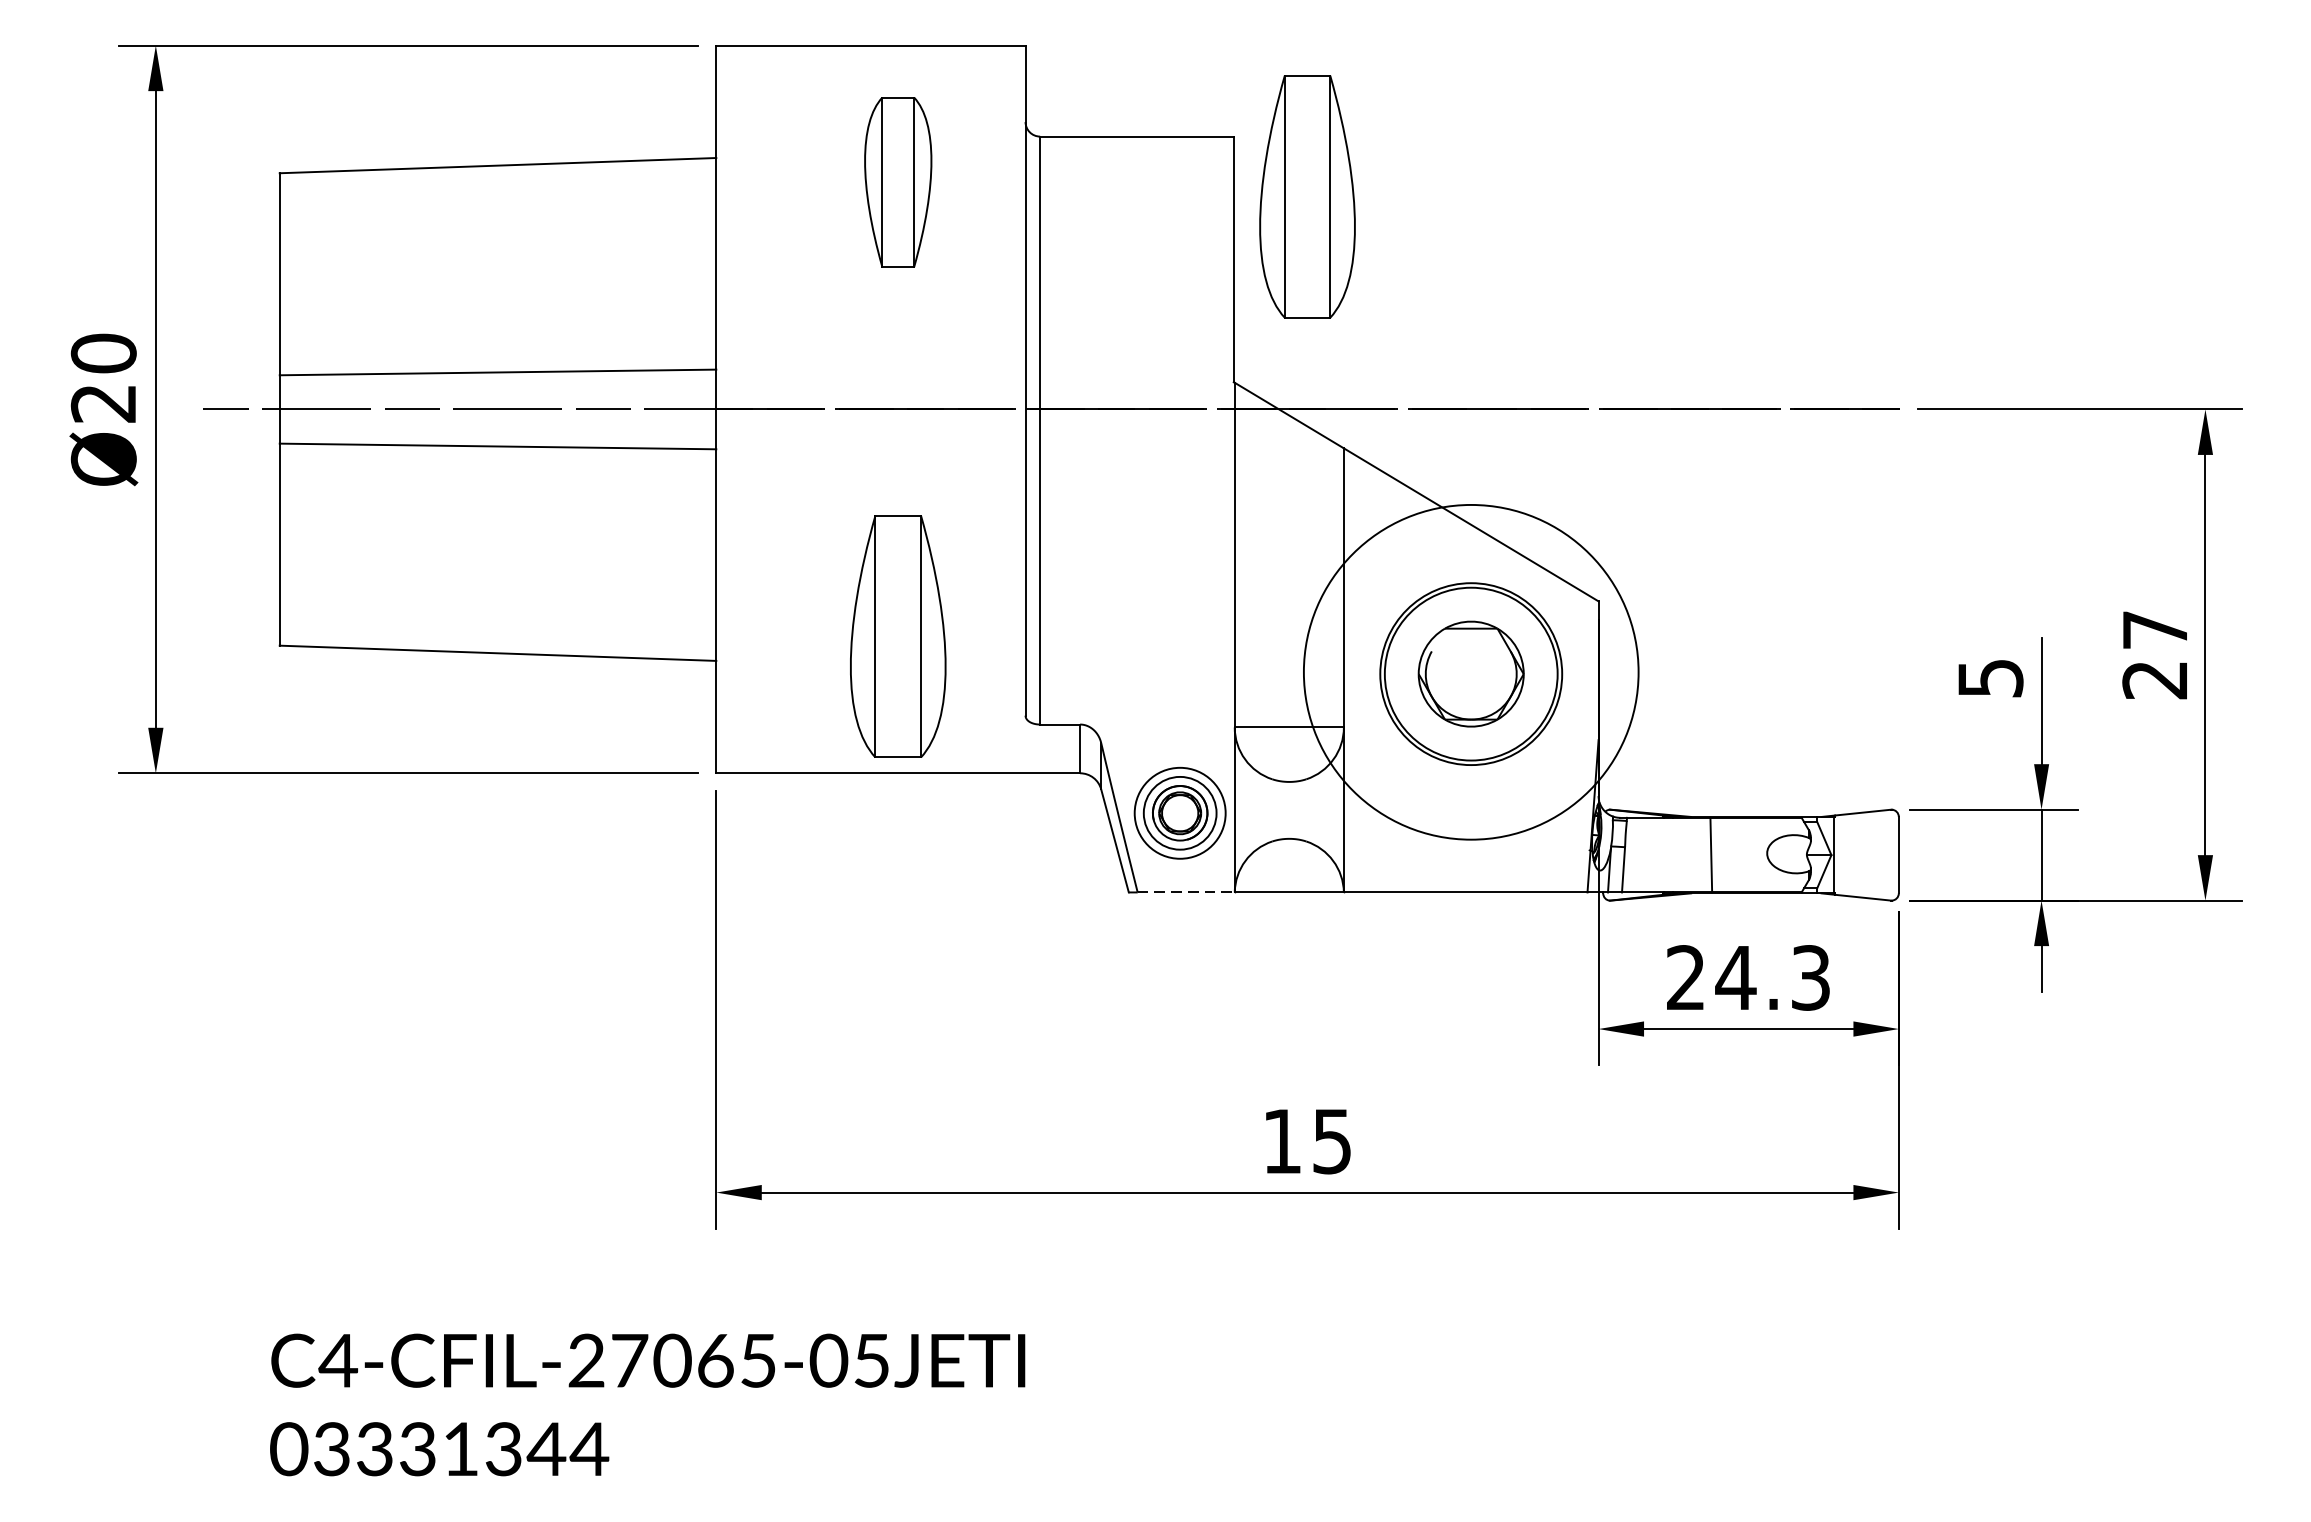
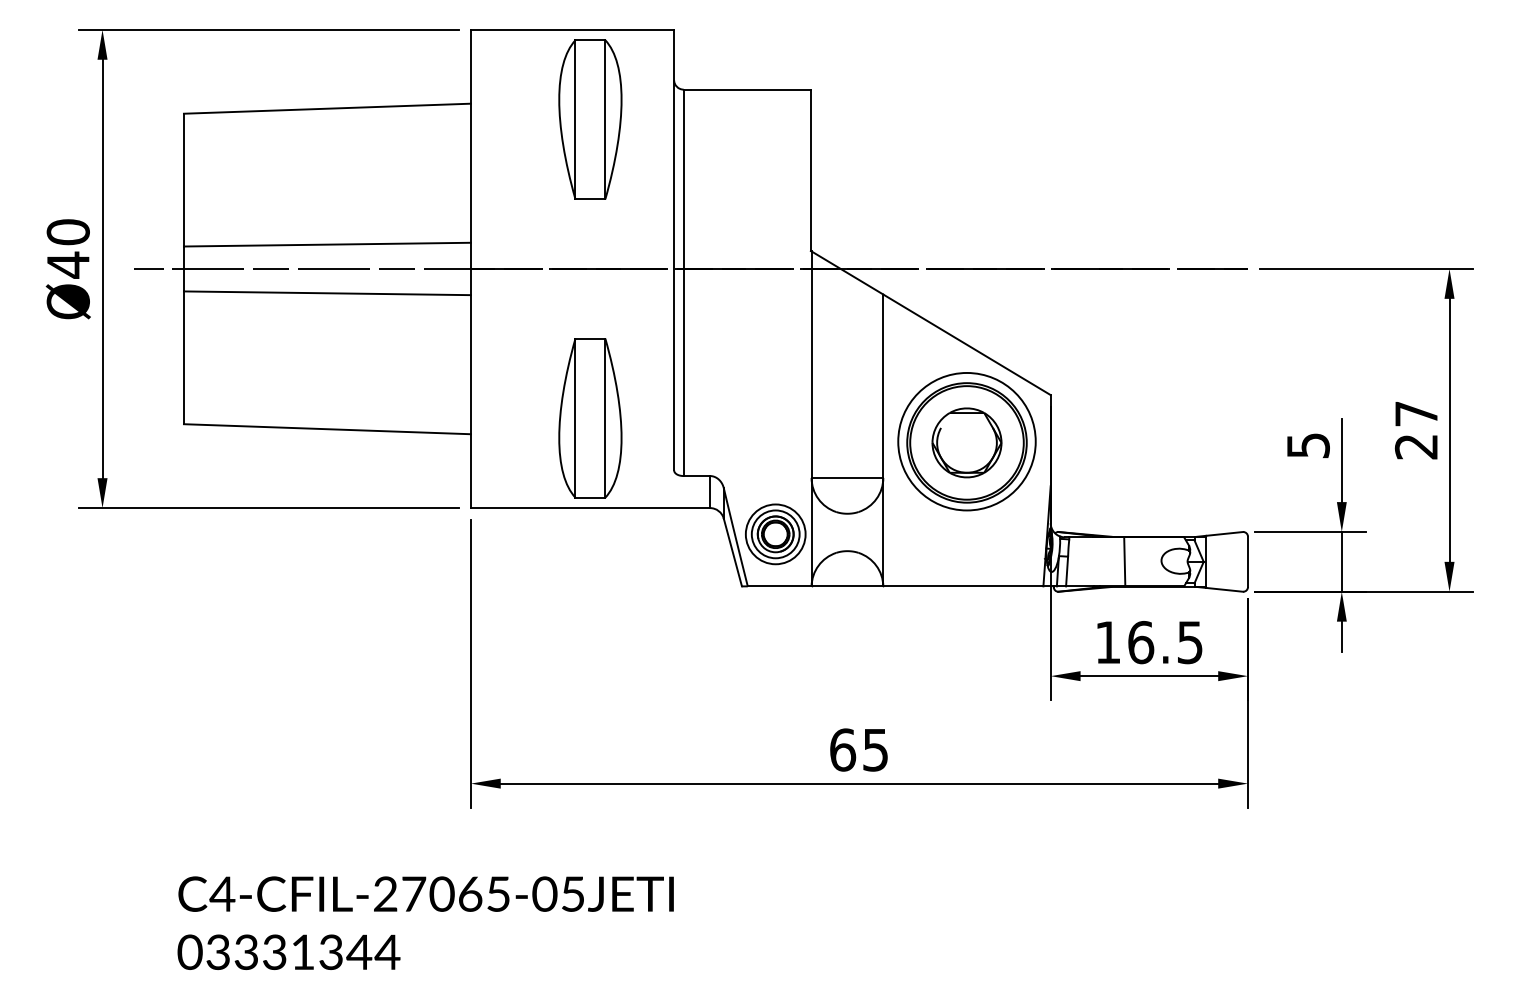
part: (898, 182) -> (590, 119), size x1.43
part: (1307, 197) -> (859, 129), removed
text: (102, 402) -> (67, 264), Ø20 -> Ø40
circle: (1470, 671) -> (966, 441), size x0.62
line: (1185, 892) -> (779, 586), dashed -> solid
text: (1747, 977) -> (1148, 642), 24.3 -> 16.5
text: (1283, 1140) -> (843, 749), 15 -> 65

